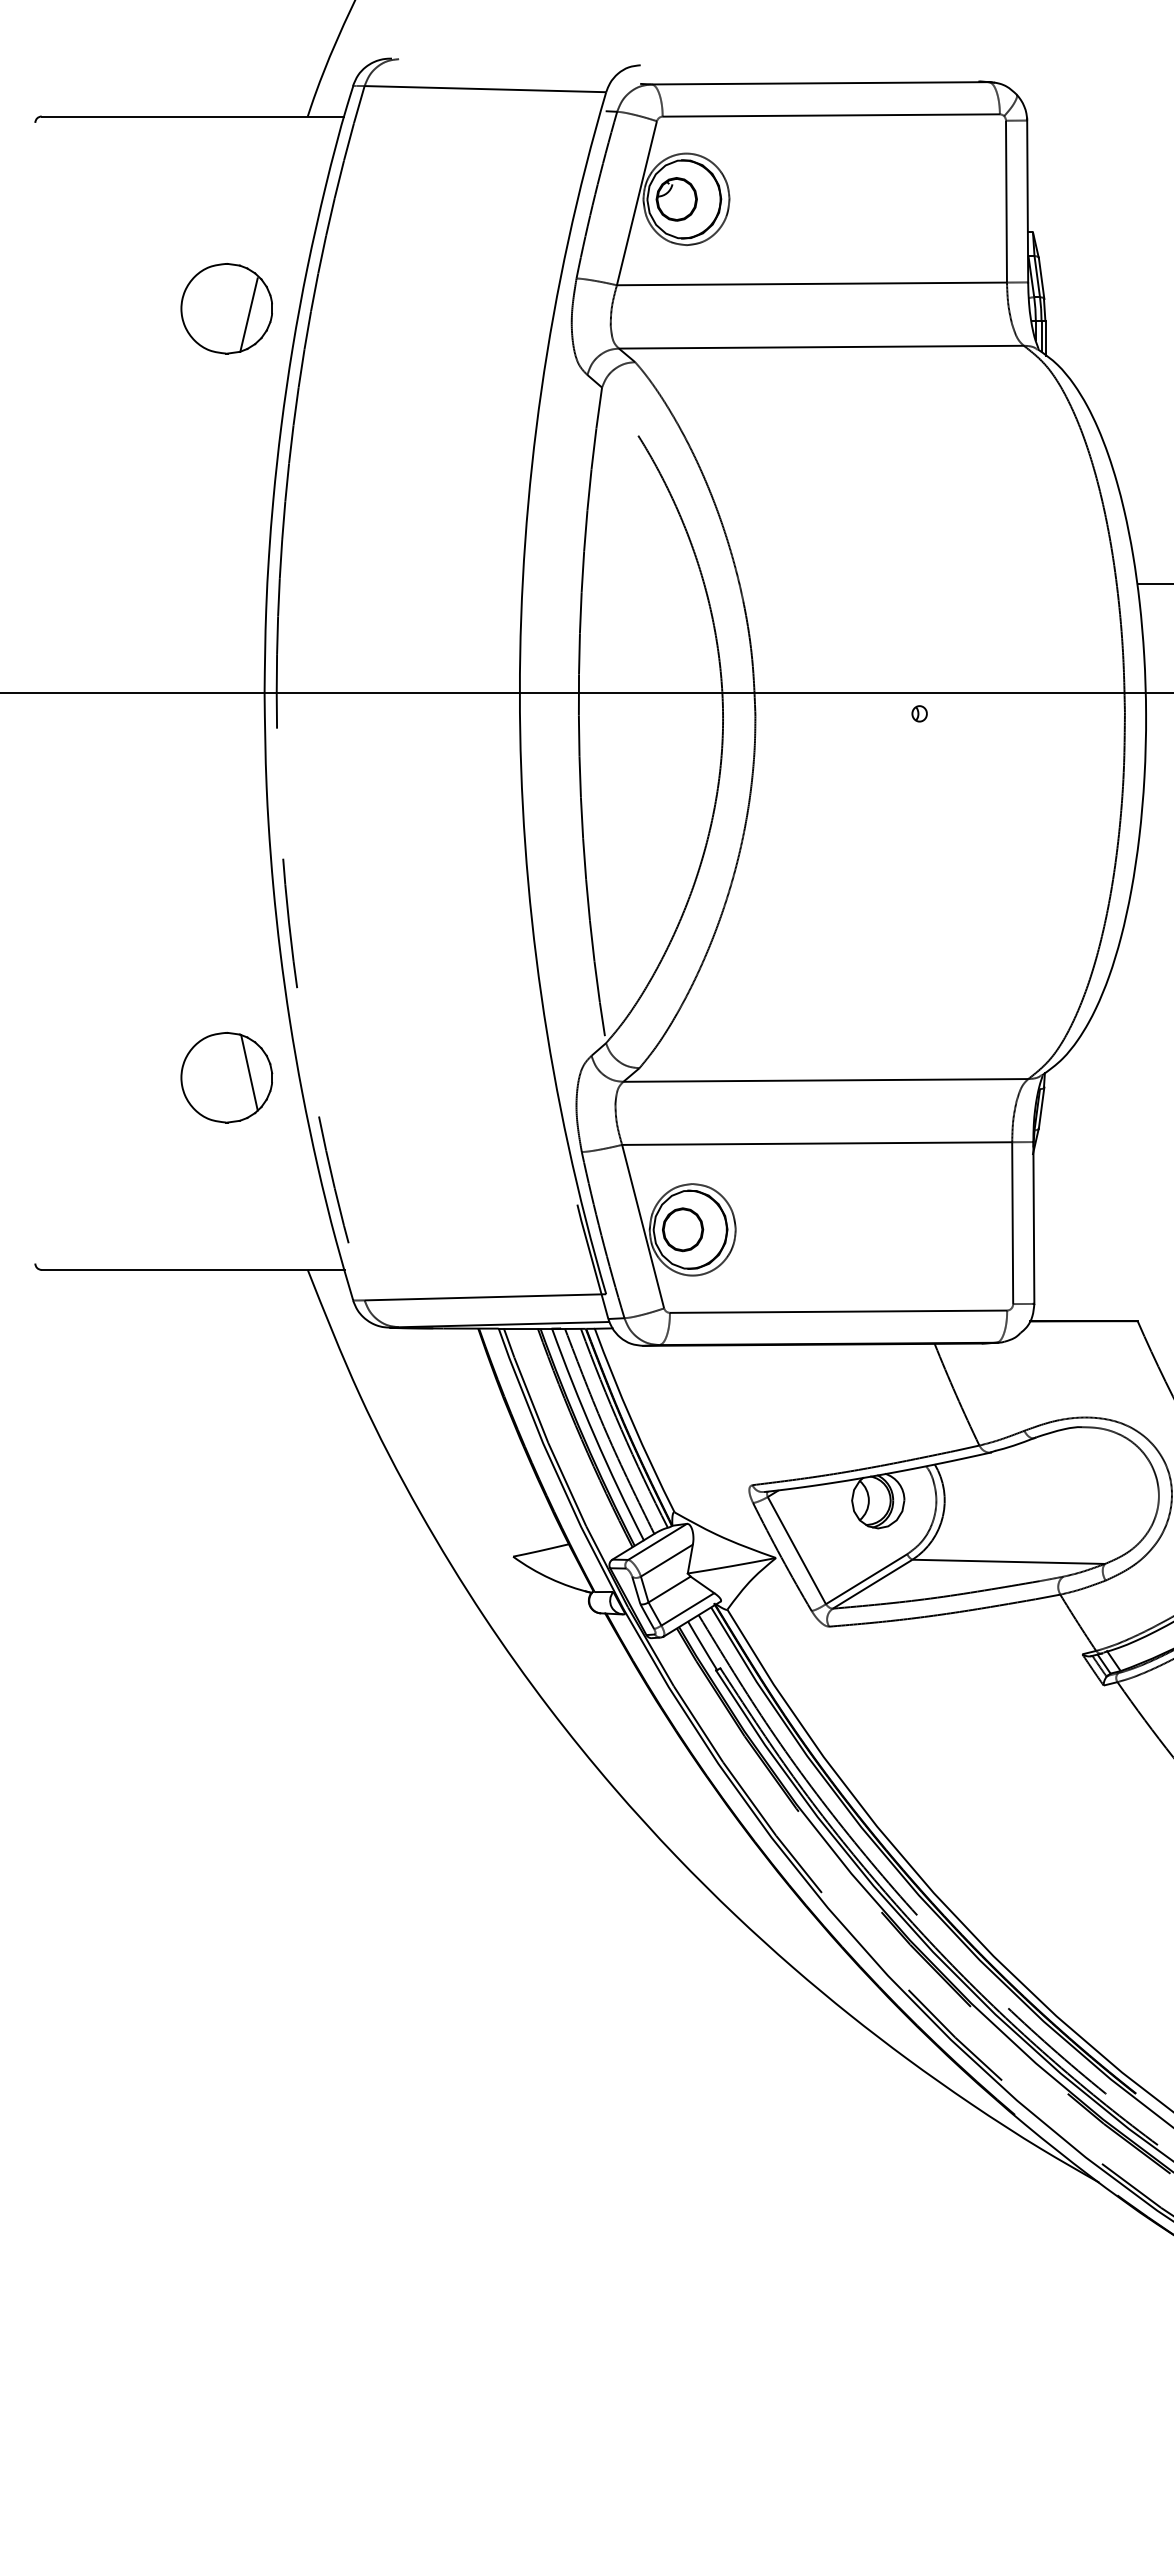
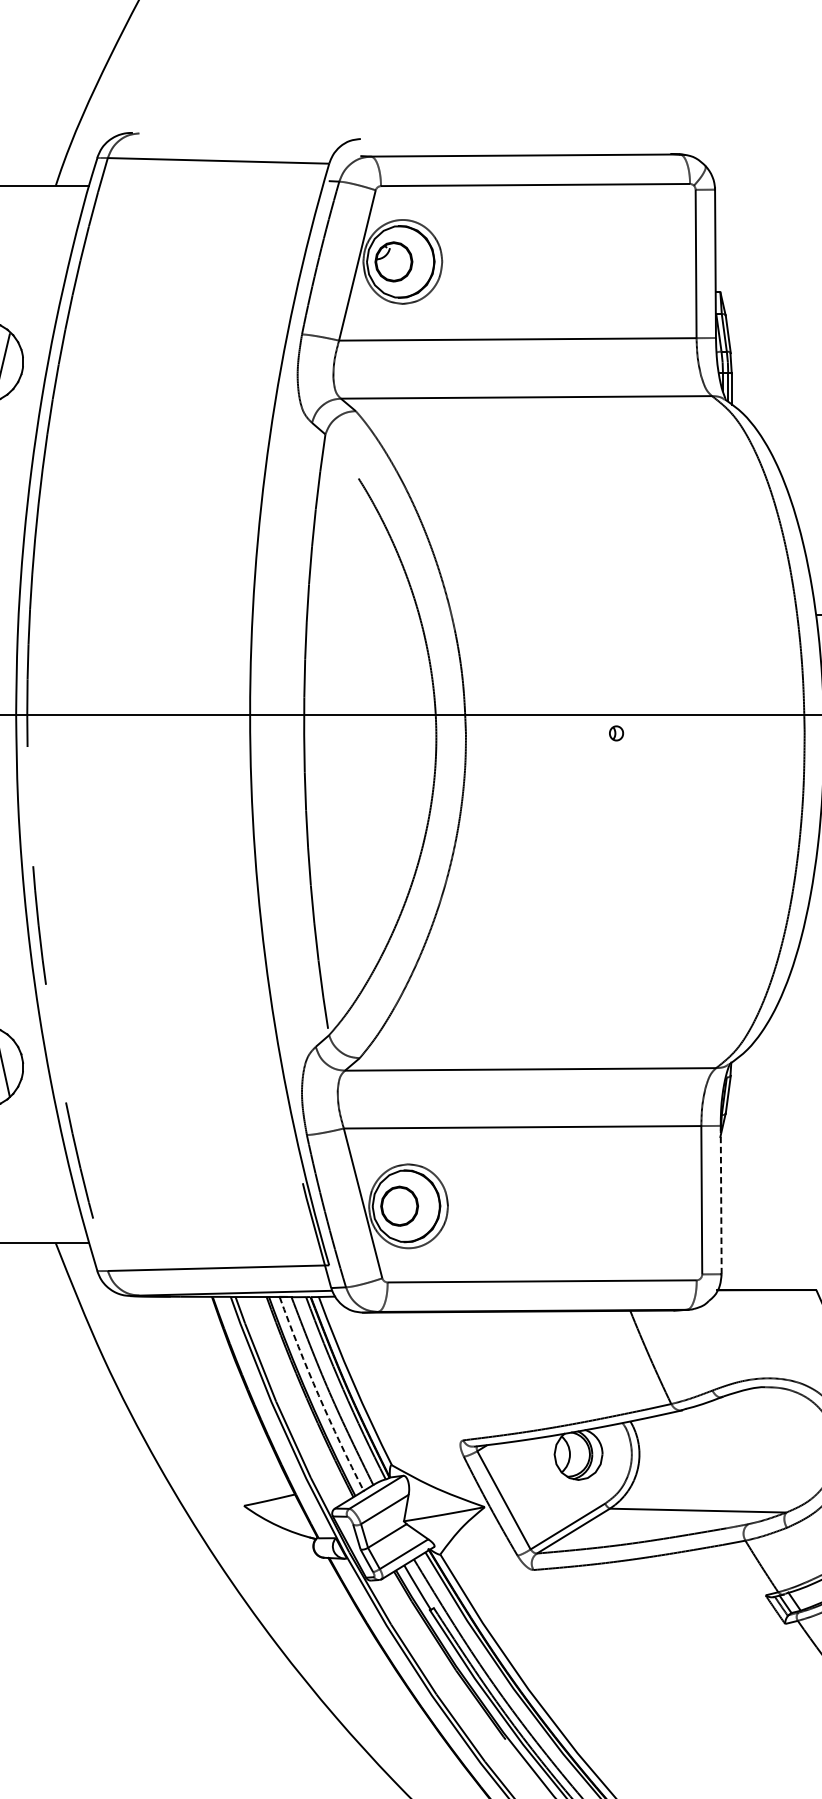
line: (1033, 1222) -> (720, 1199), solid -> dashed
arc: (594, 1436) -> (318, 1395), solid -> dashed

